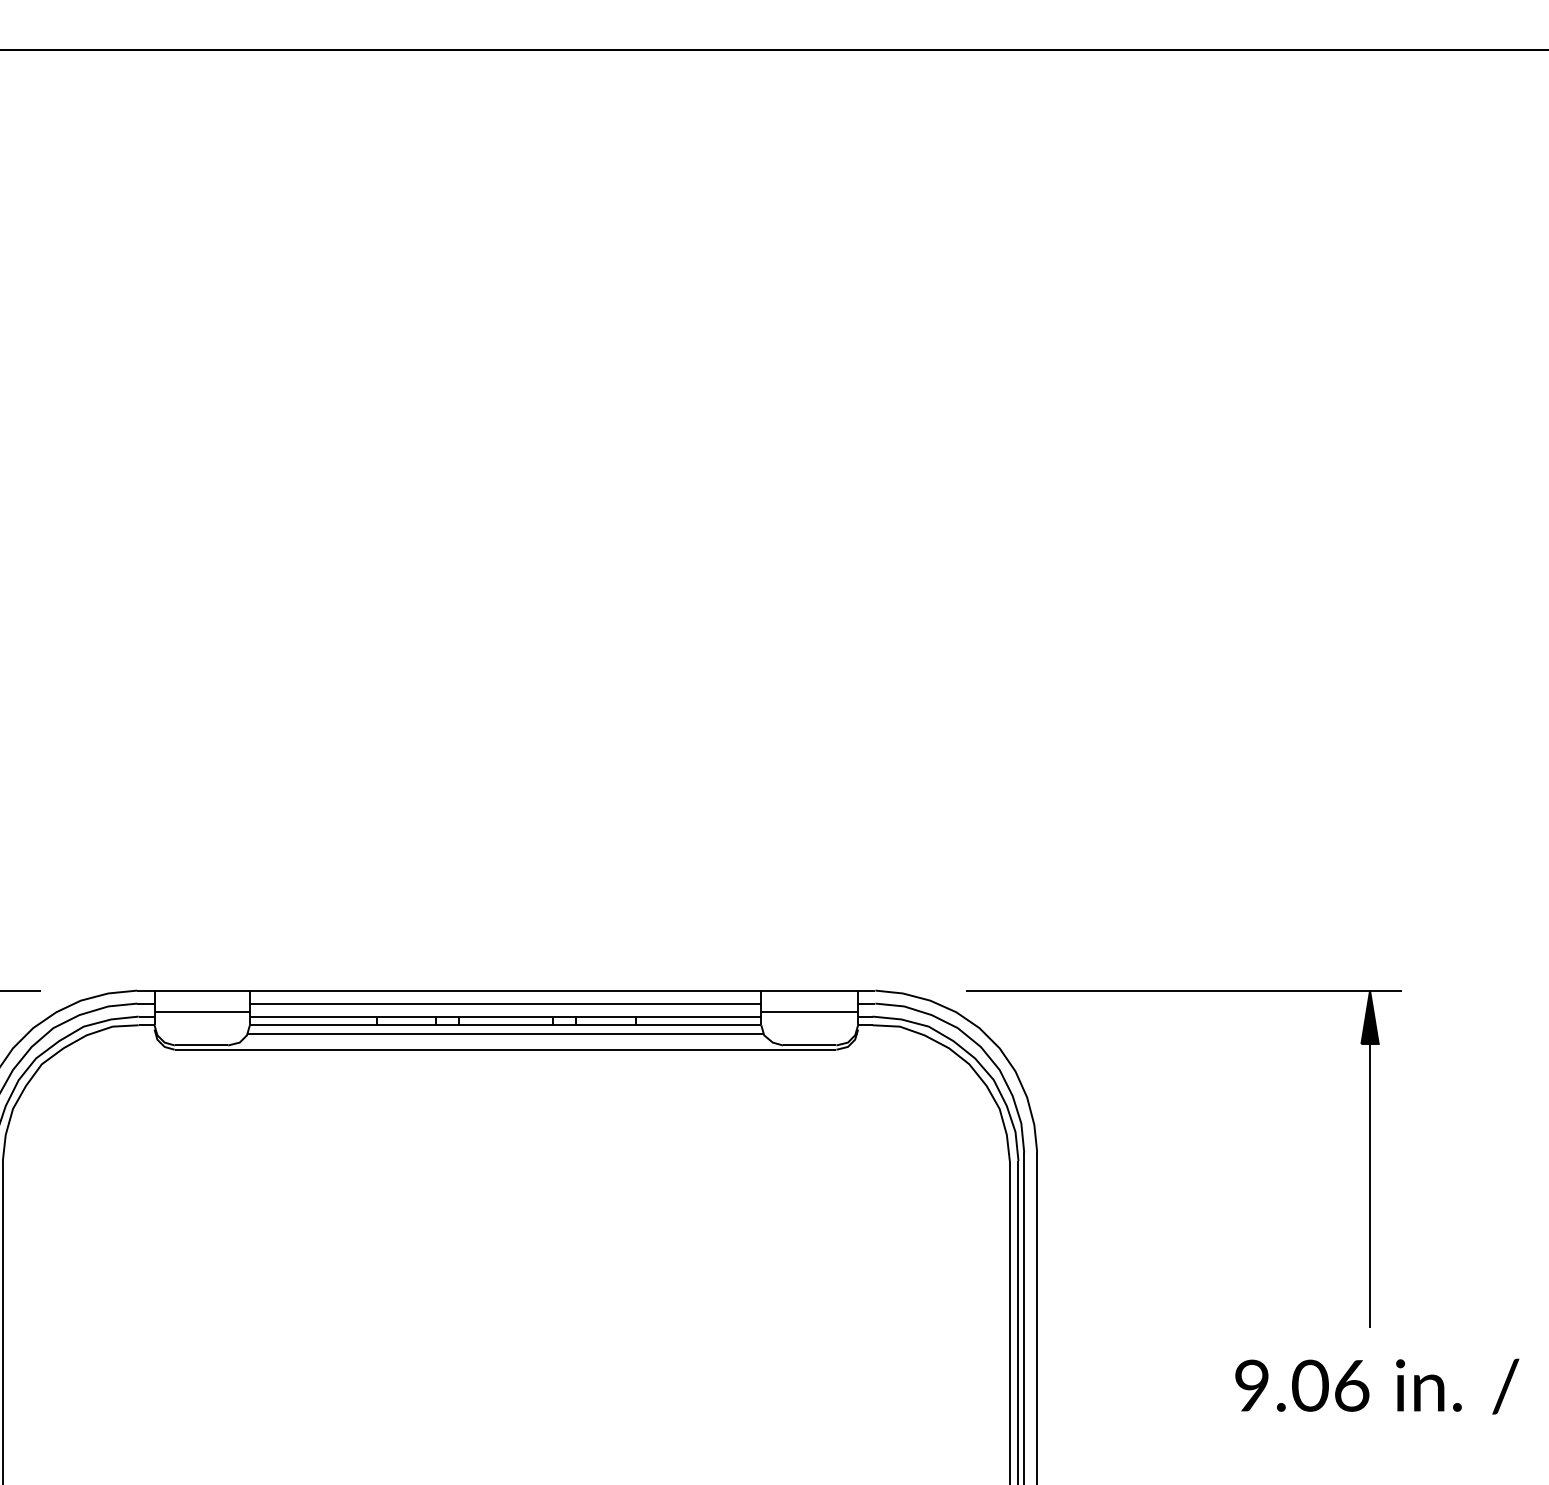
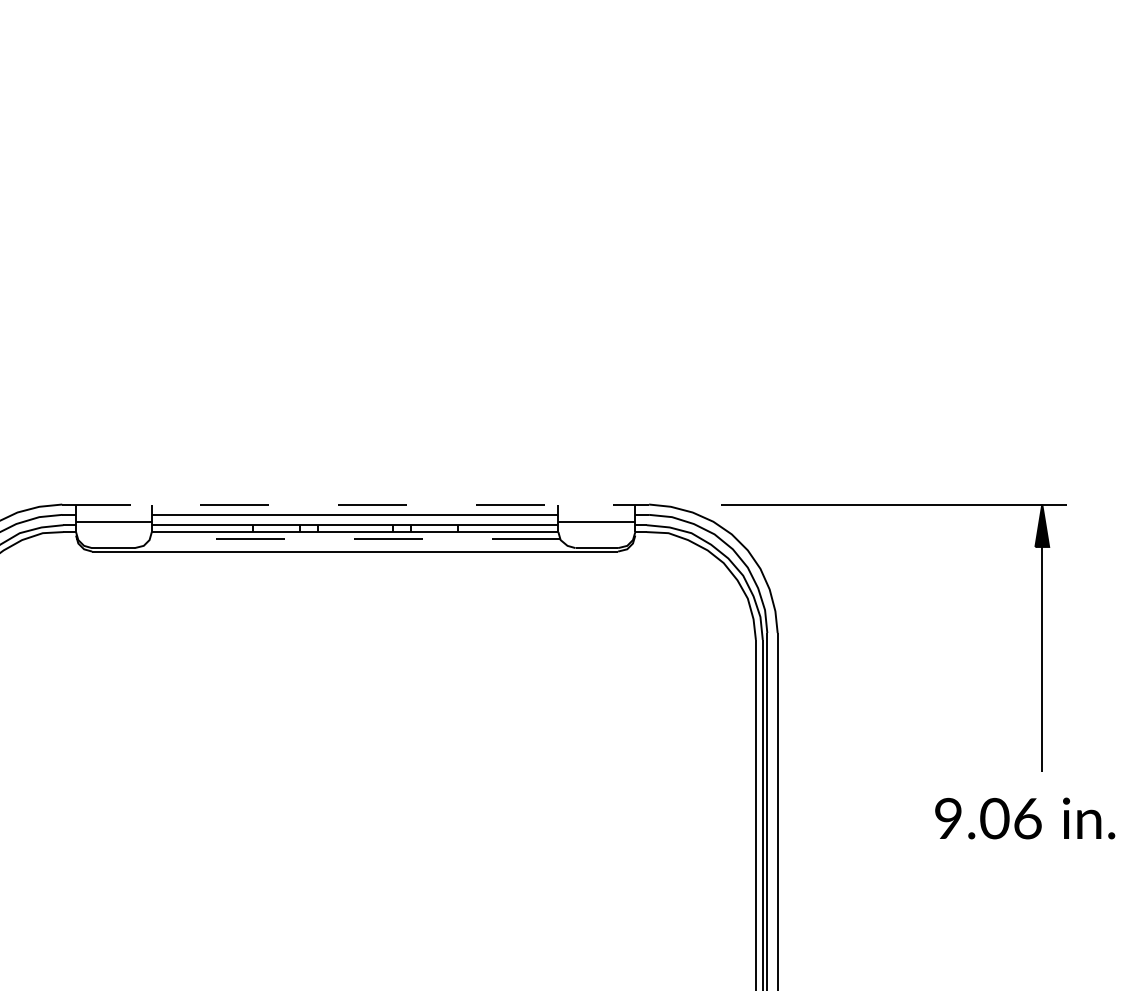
line: (497, 990) -> (348, 504), solid -> dashed
line: (506, 1033) -> (355, 538), solid -> dashed

